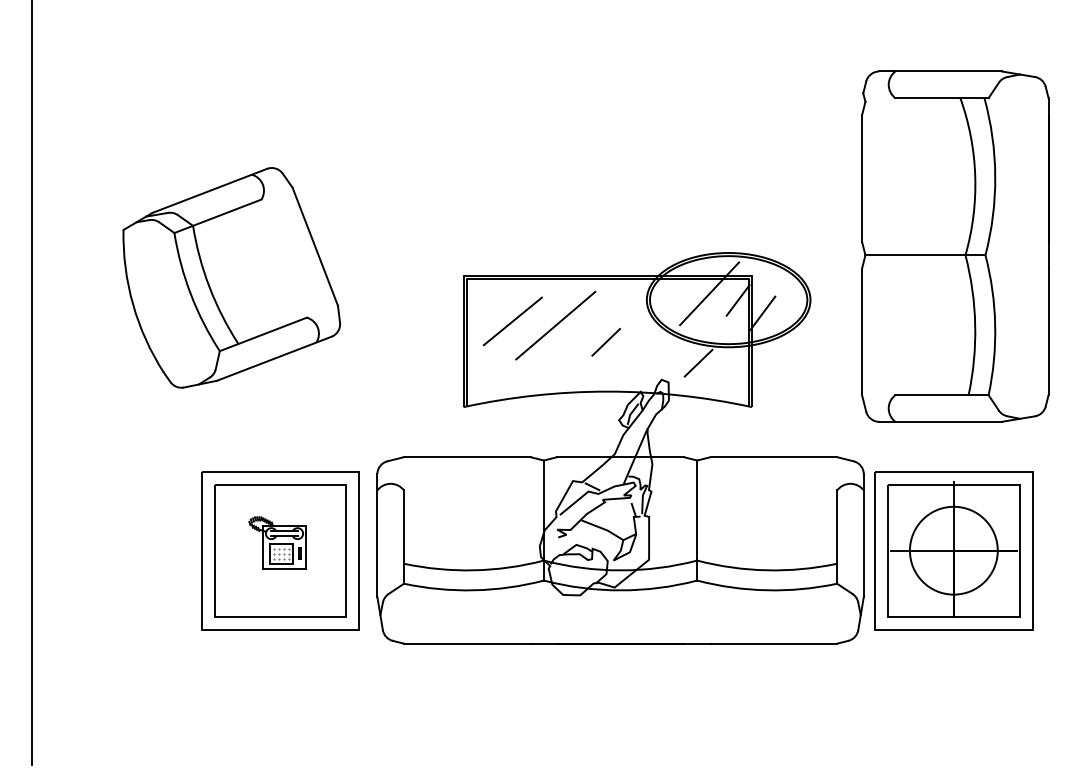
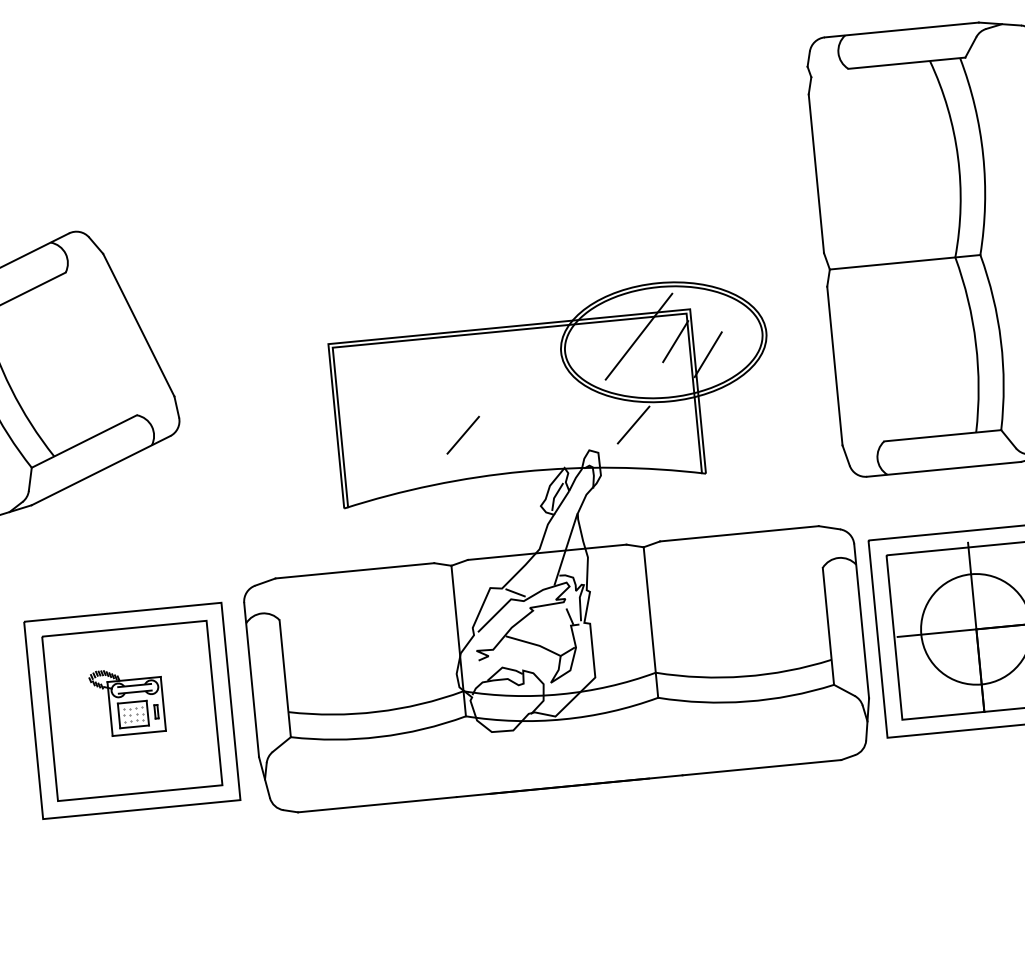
line: (512, 321) -> (395, 395), removed
line: (555, 325) -> (449, 395), removed
line: (605, 342) -> (462, 435), moved

